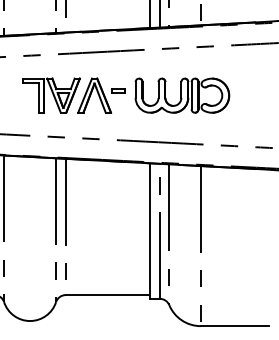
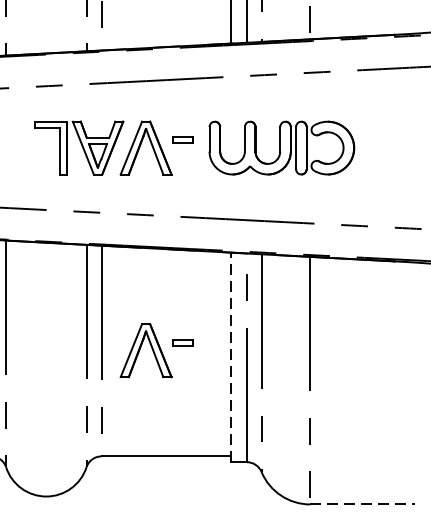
part: (101, 226) -> (156, 350), added
line: (149, 231) -> (230, 358), solid -> dashed
line: (234, 326) -> (362, 504), solid -> dashed

